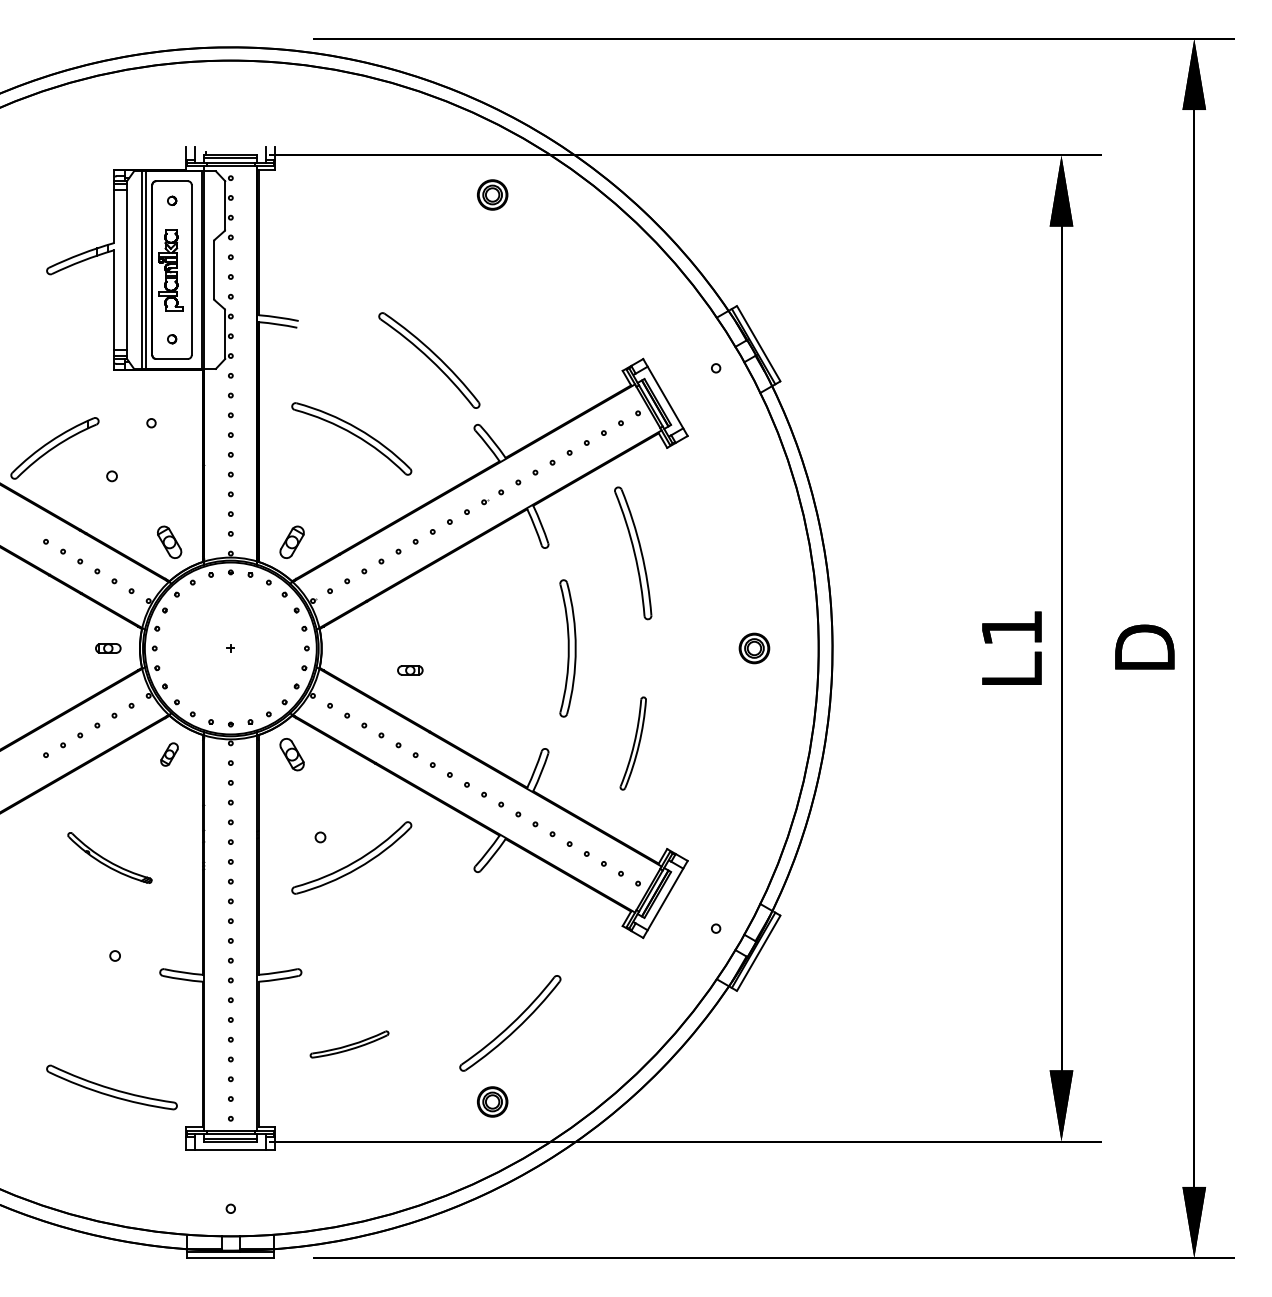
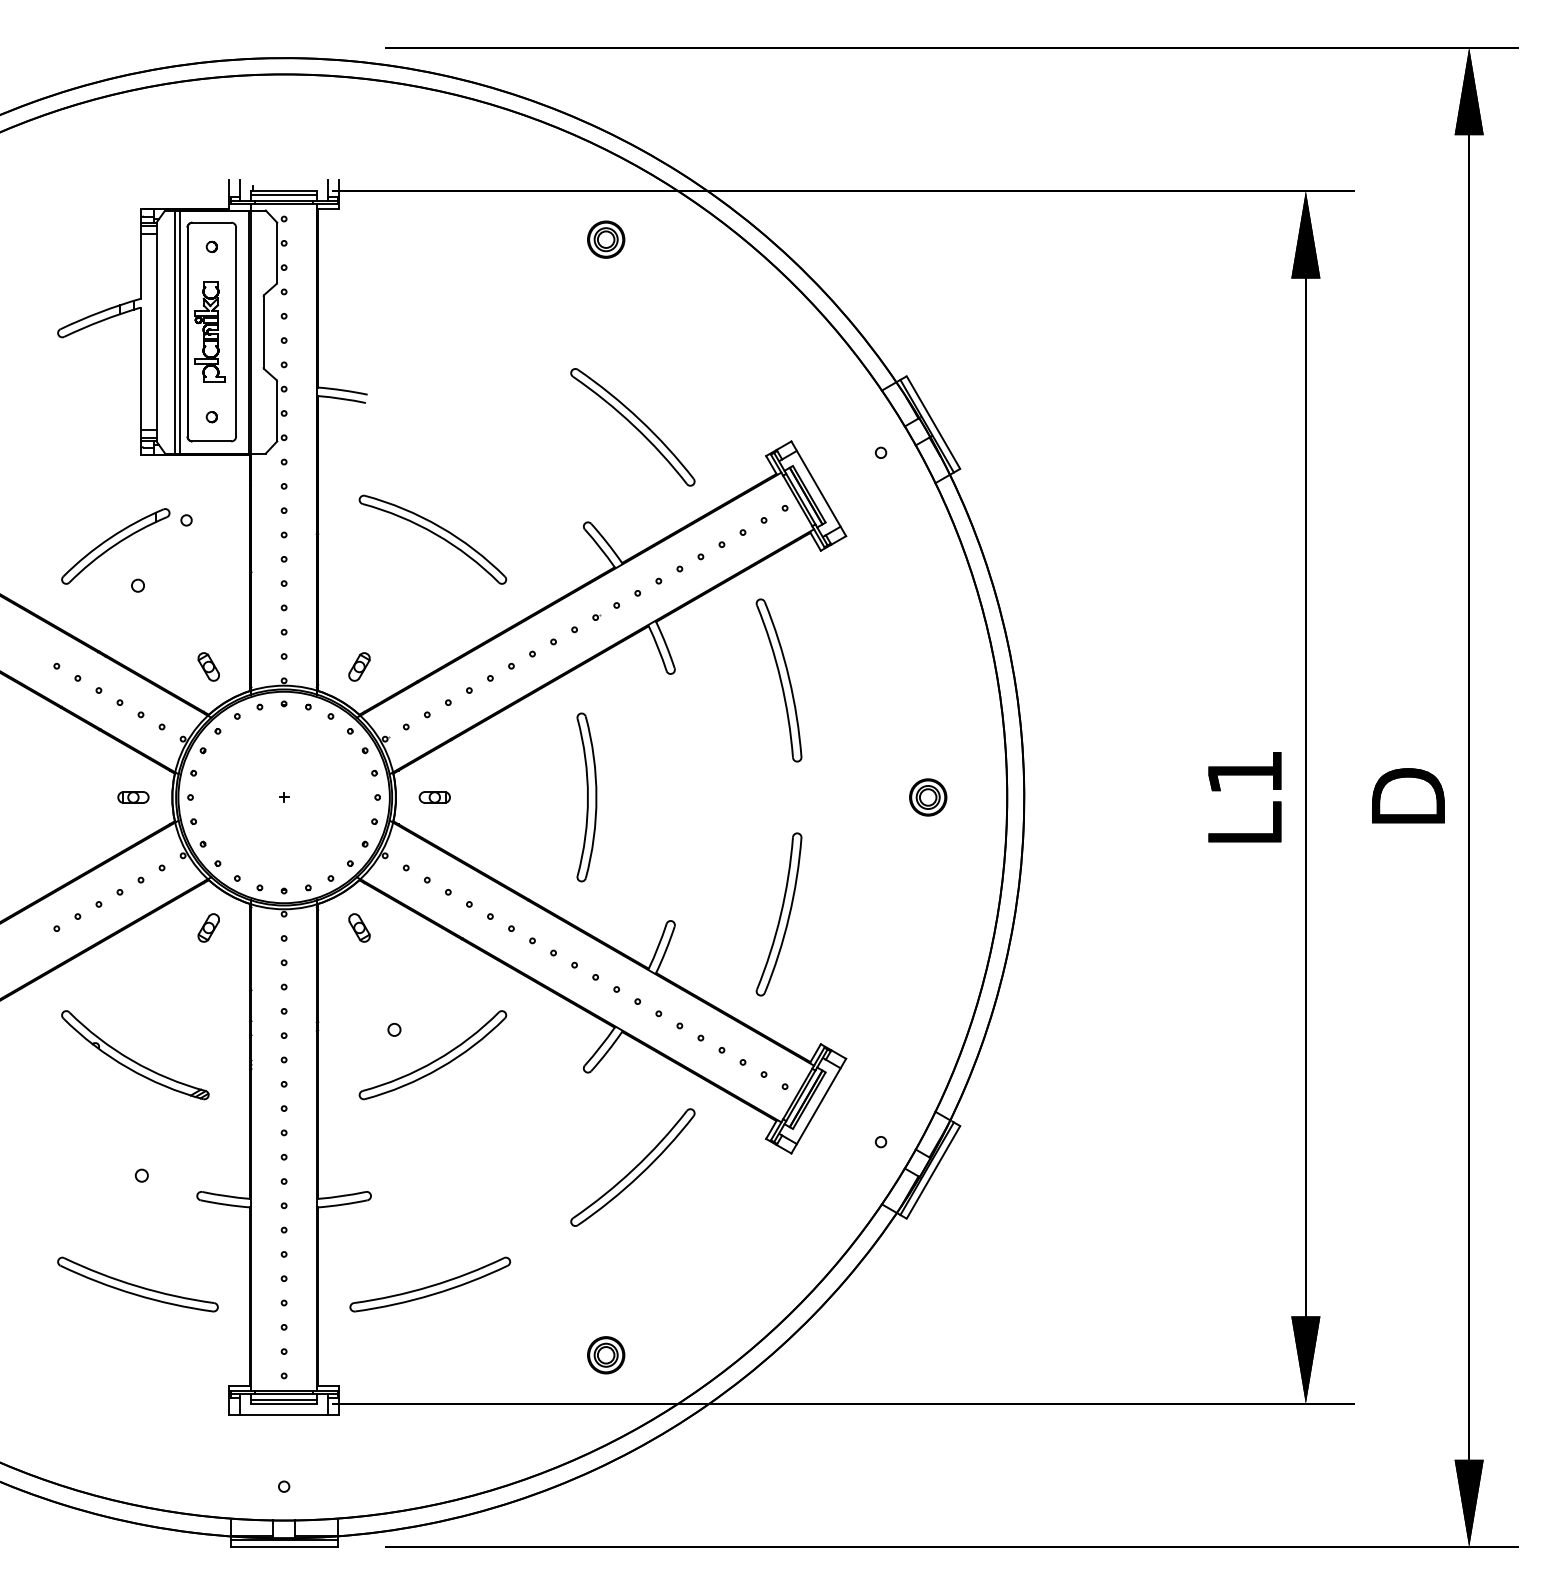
part: (429, 360) -> (633, 427), moved
part: (54, 448) -> (115, 546), moved
part: (169, 542) -> (208, 667), size x0.71
part: (291, 542) -> (358, 667), size x0.71
part: (567, 648) -> (586, 797), moved
part: (410, 670) -> (435, 797), moved
part: (633, 743) -> (779, 914), size x1.43
part: (291, 754) -> (358, 927), size x0.71
part: (109, 857) -> (134, 1054), size x1.43
part: (510, 1023) -> (633, 1167), moved
part: (349, 1044) -> (430, 1284), size x1.67
part: (111, 1087) -> (137, 1284), moved

